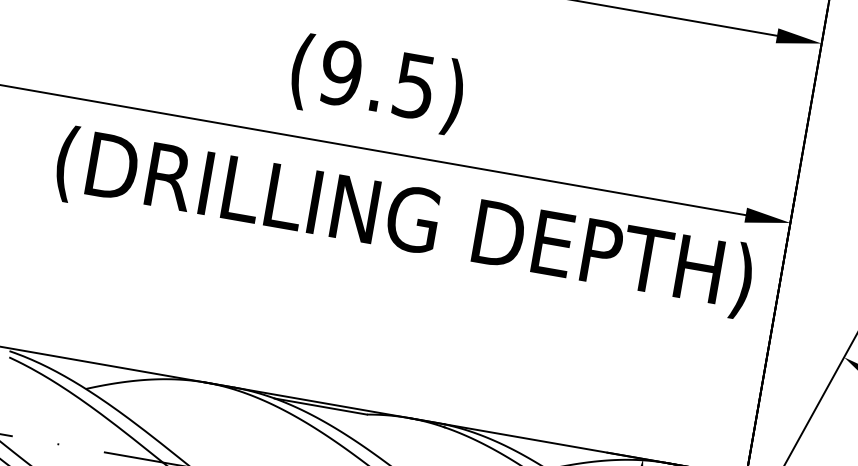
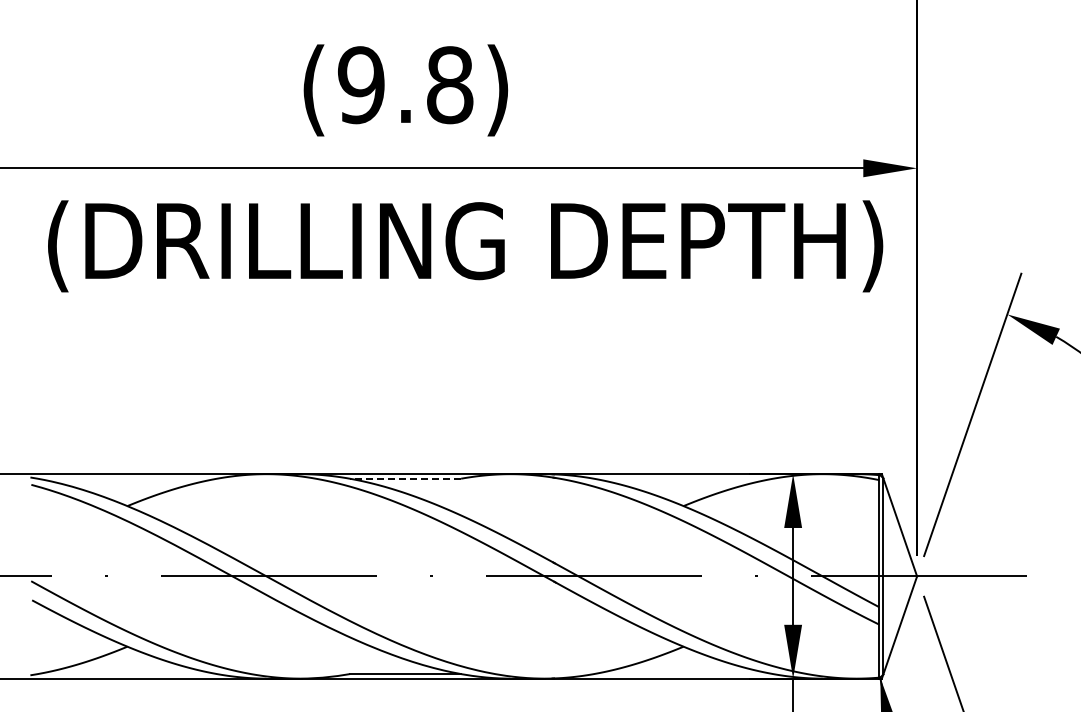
text: (415, 86) -> (450, 85), (9.5) -> (9.8)
line: (320, 406) -> (405, 478), solid -> dashed

